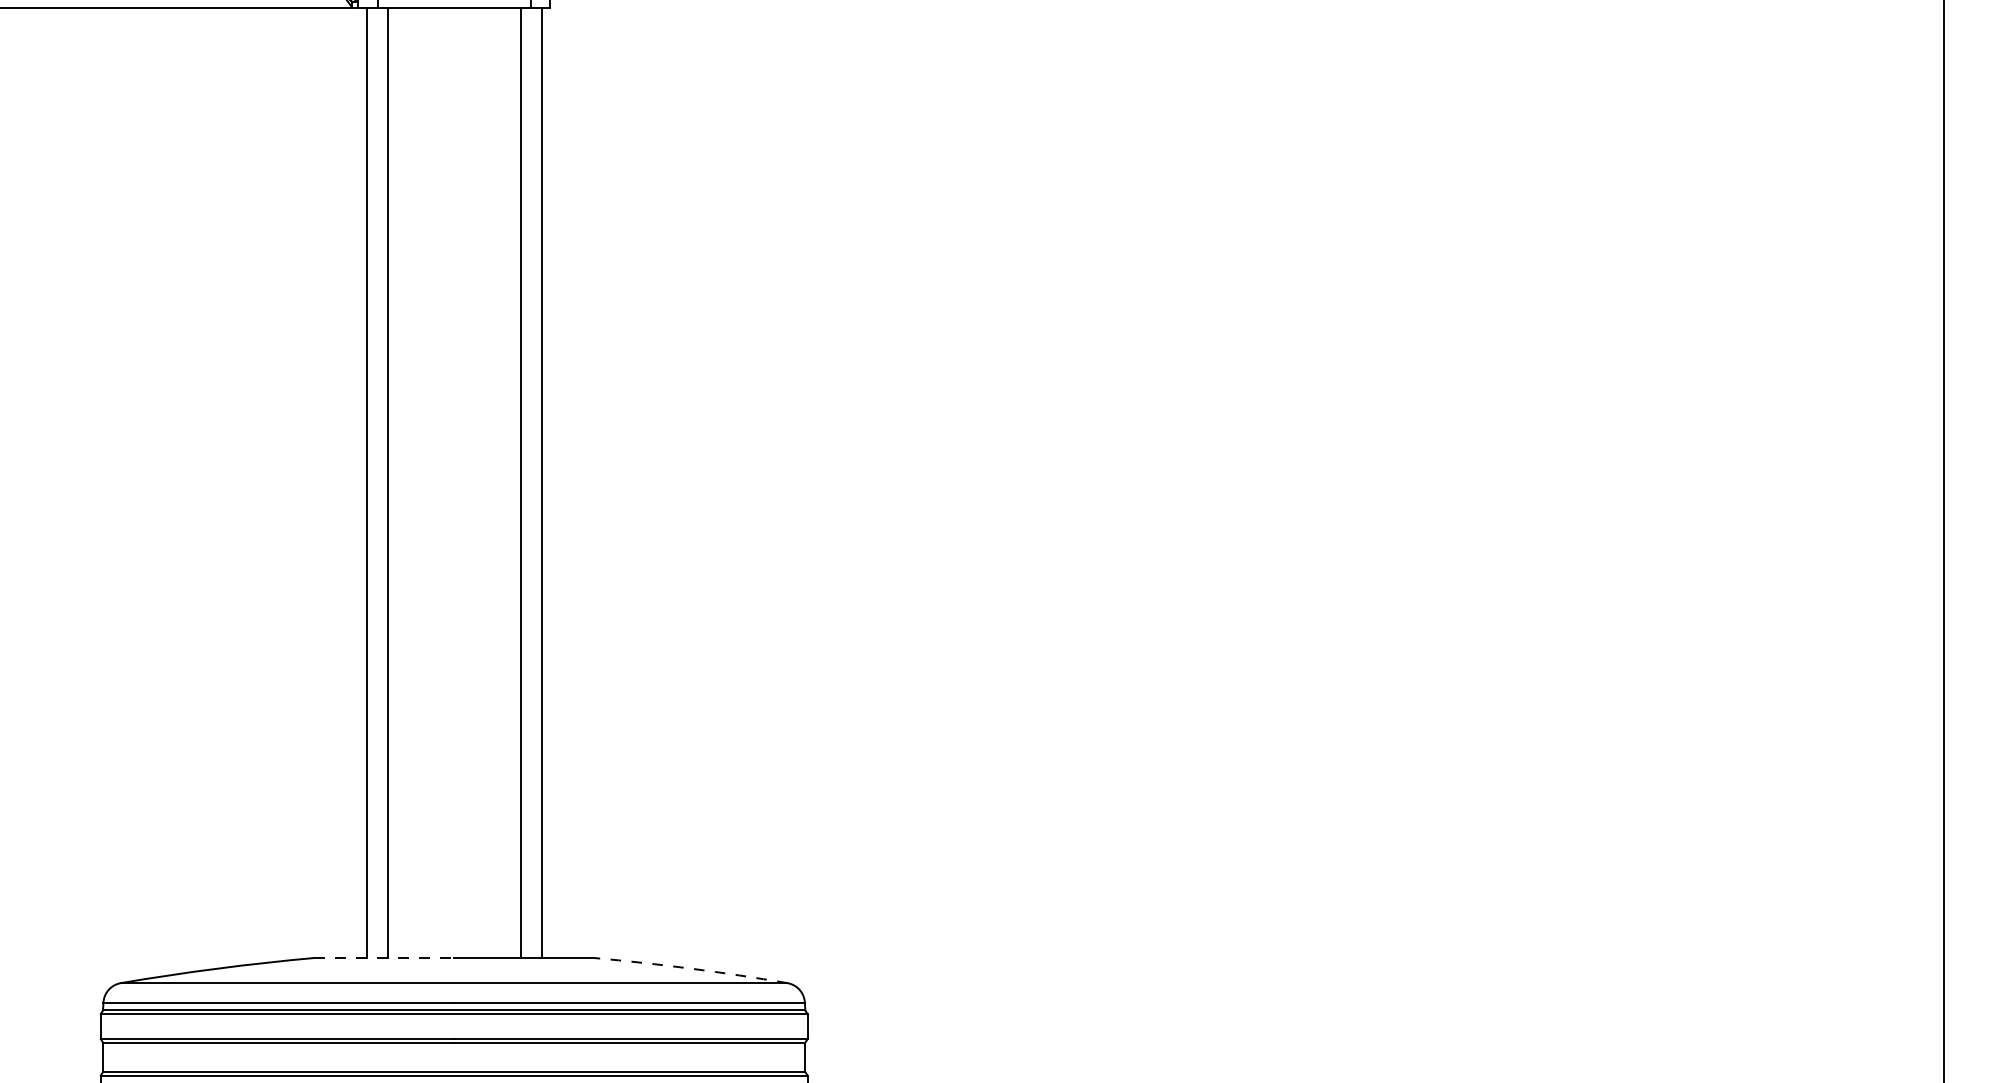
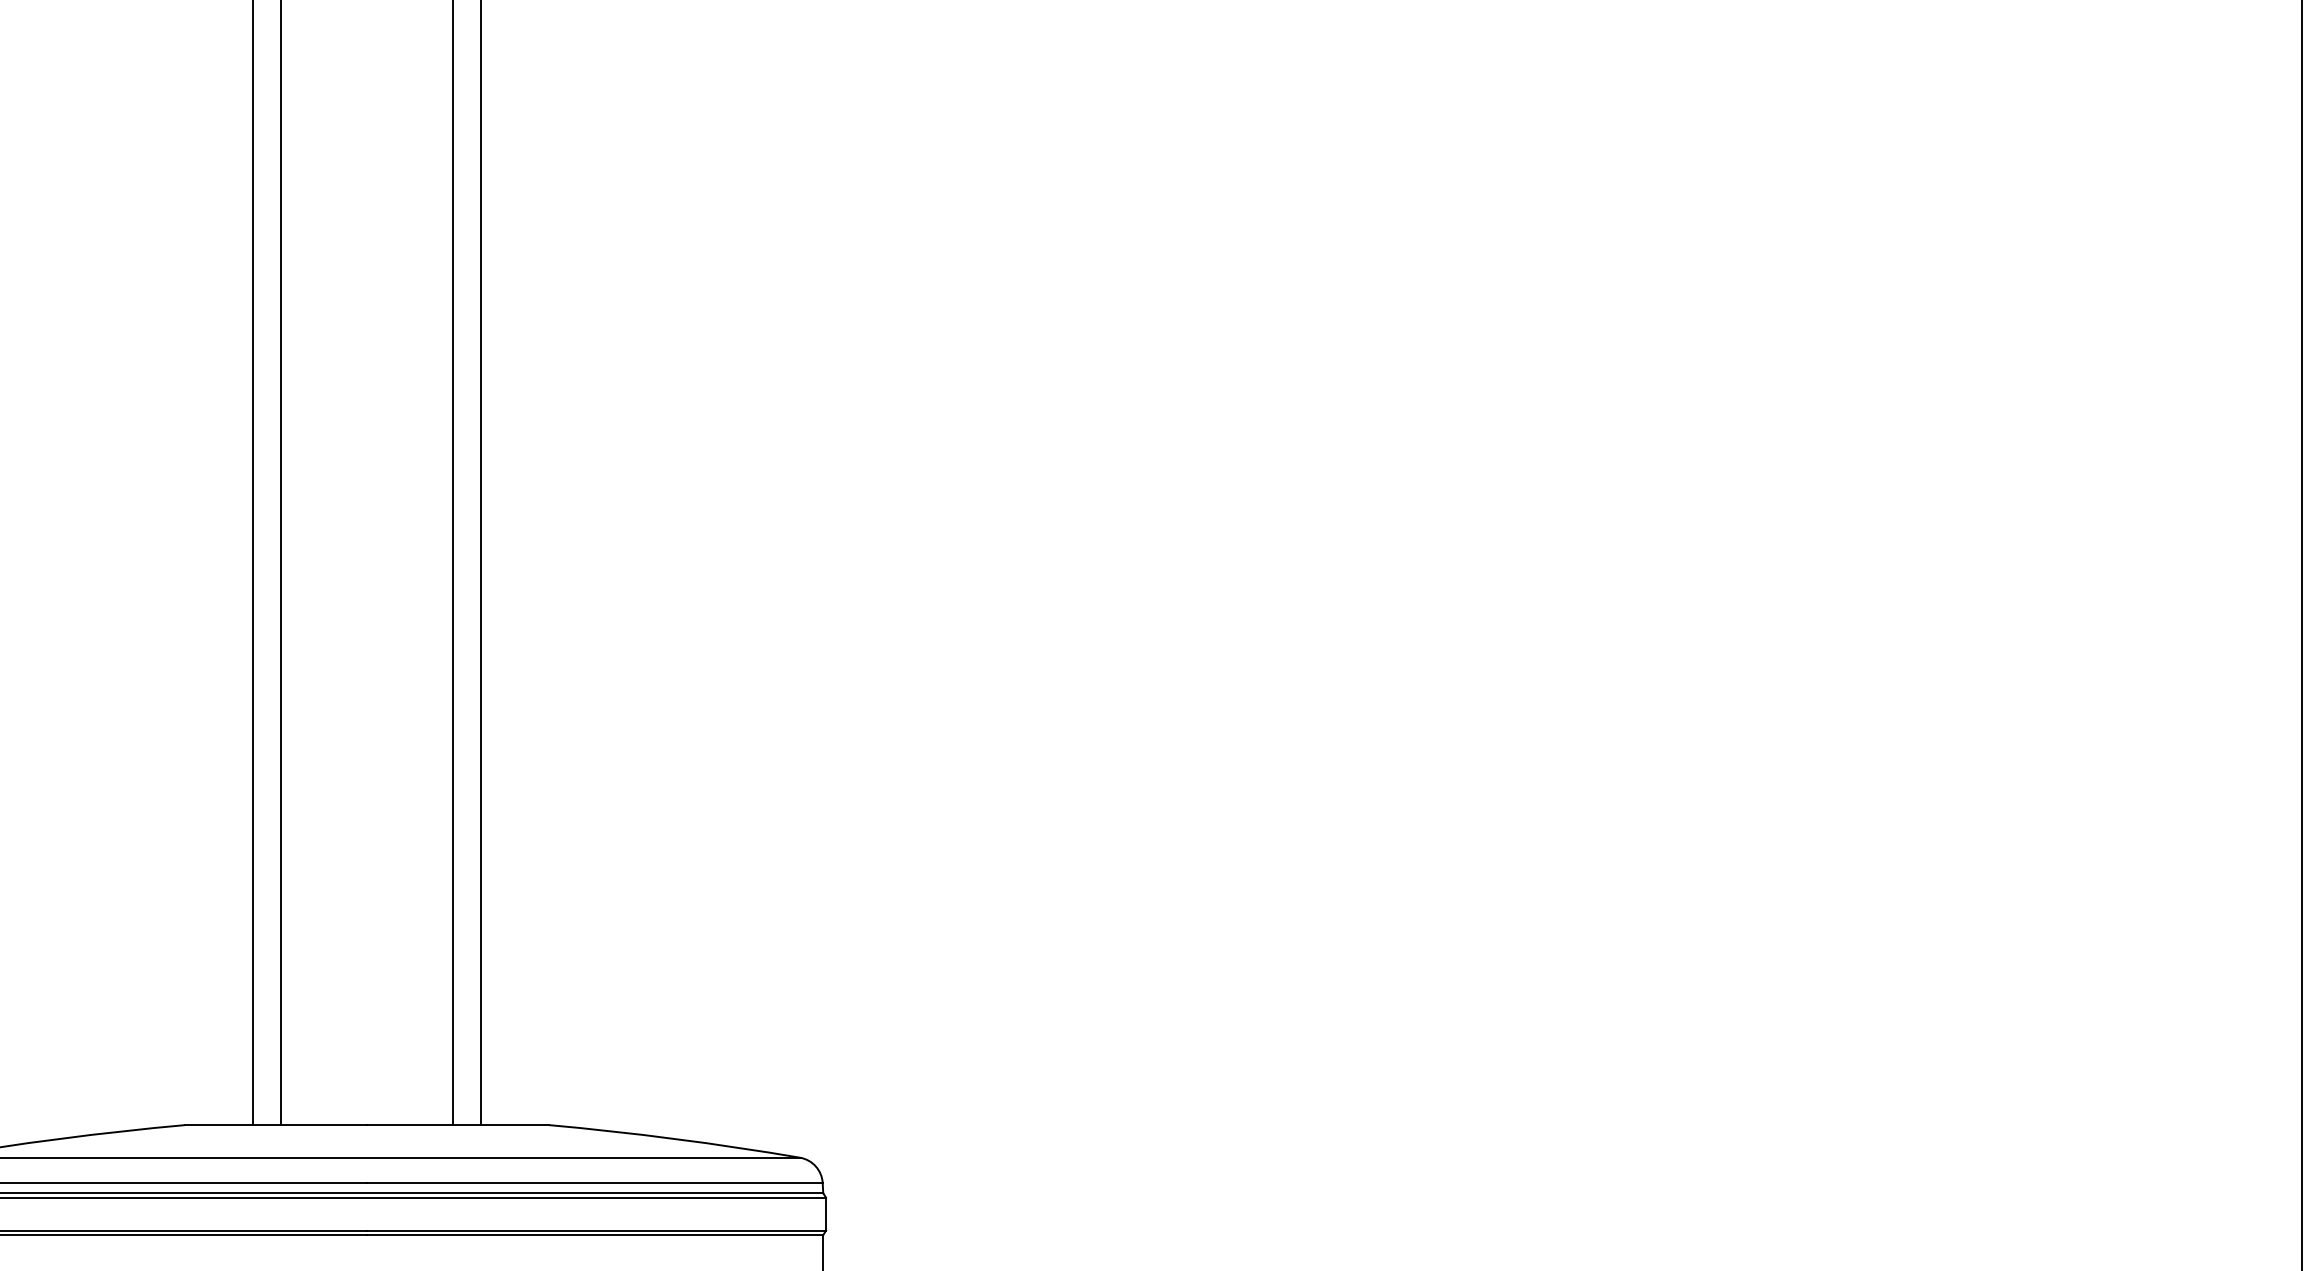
line: (384, 958) -> (276, 1125), dashed -> solid
arc: (691, 968) -> (675, 1138), dashed -> solid

